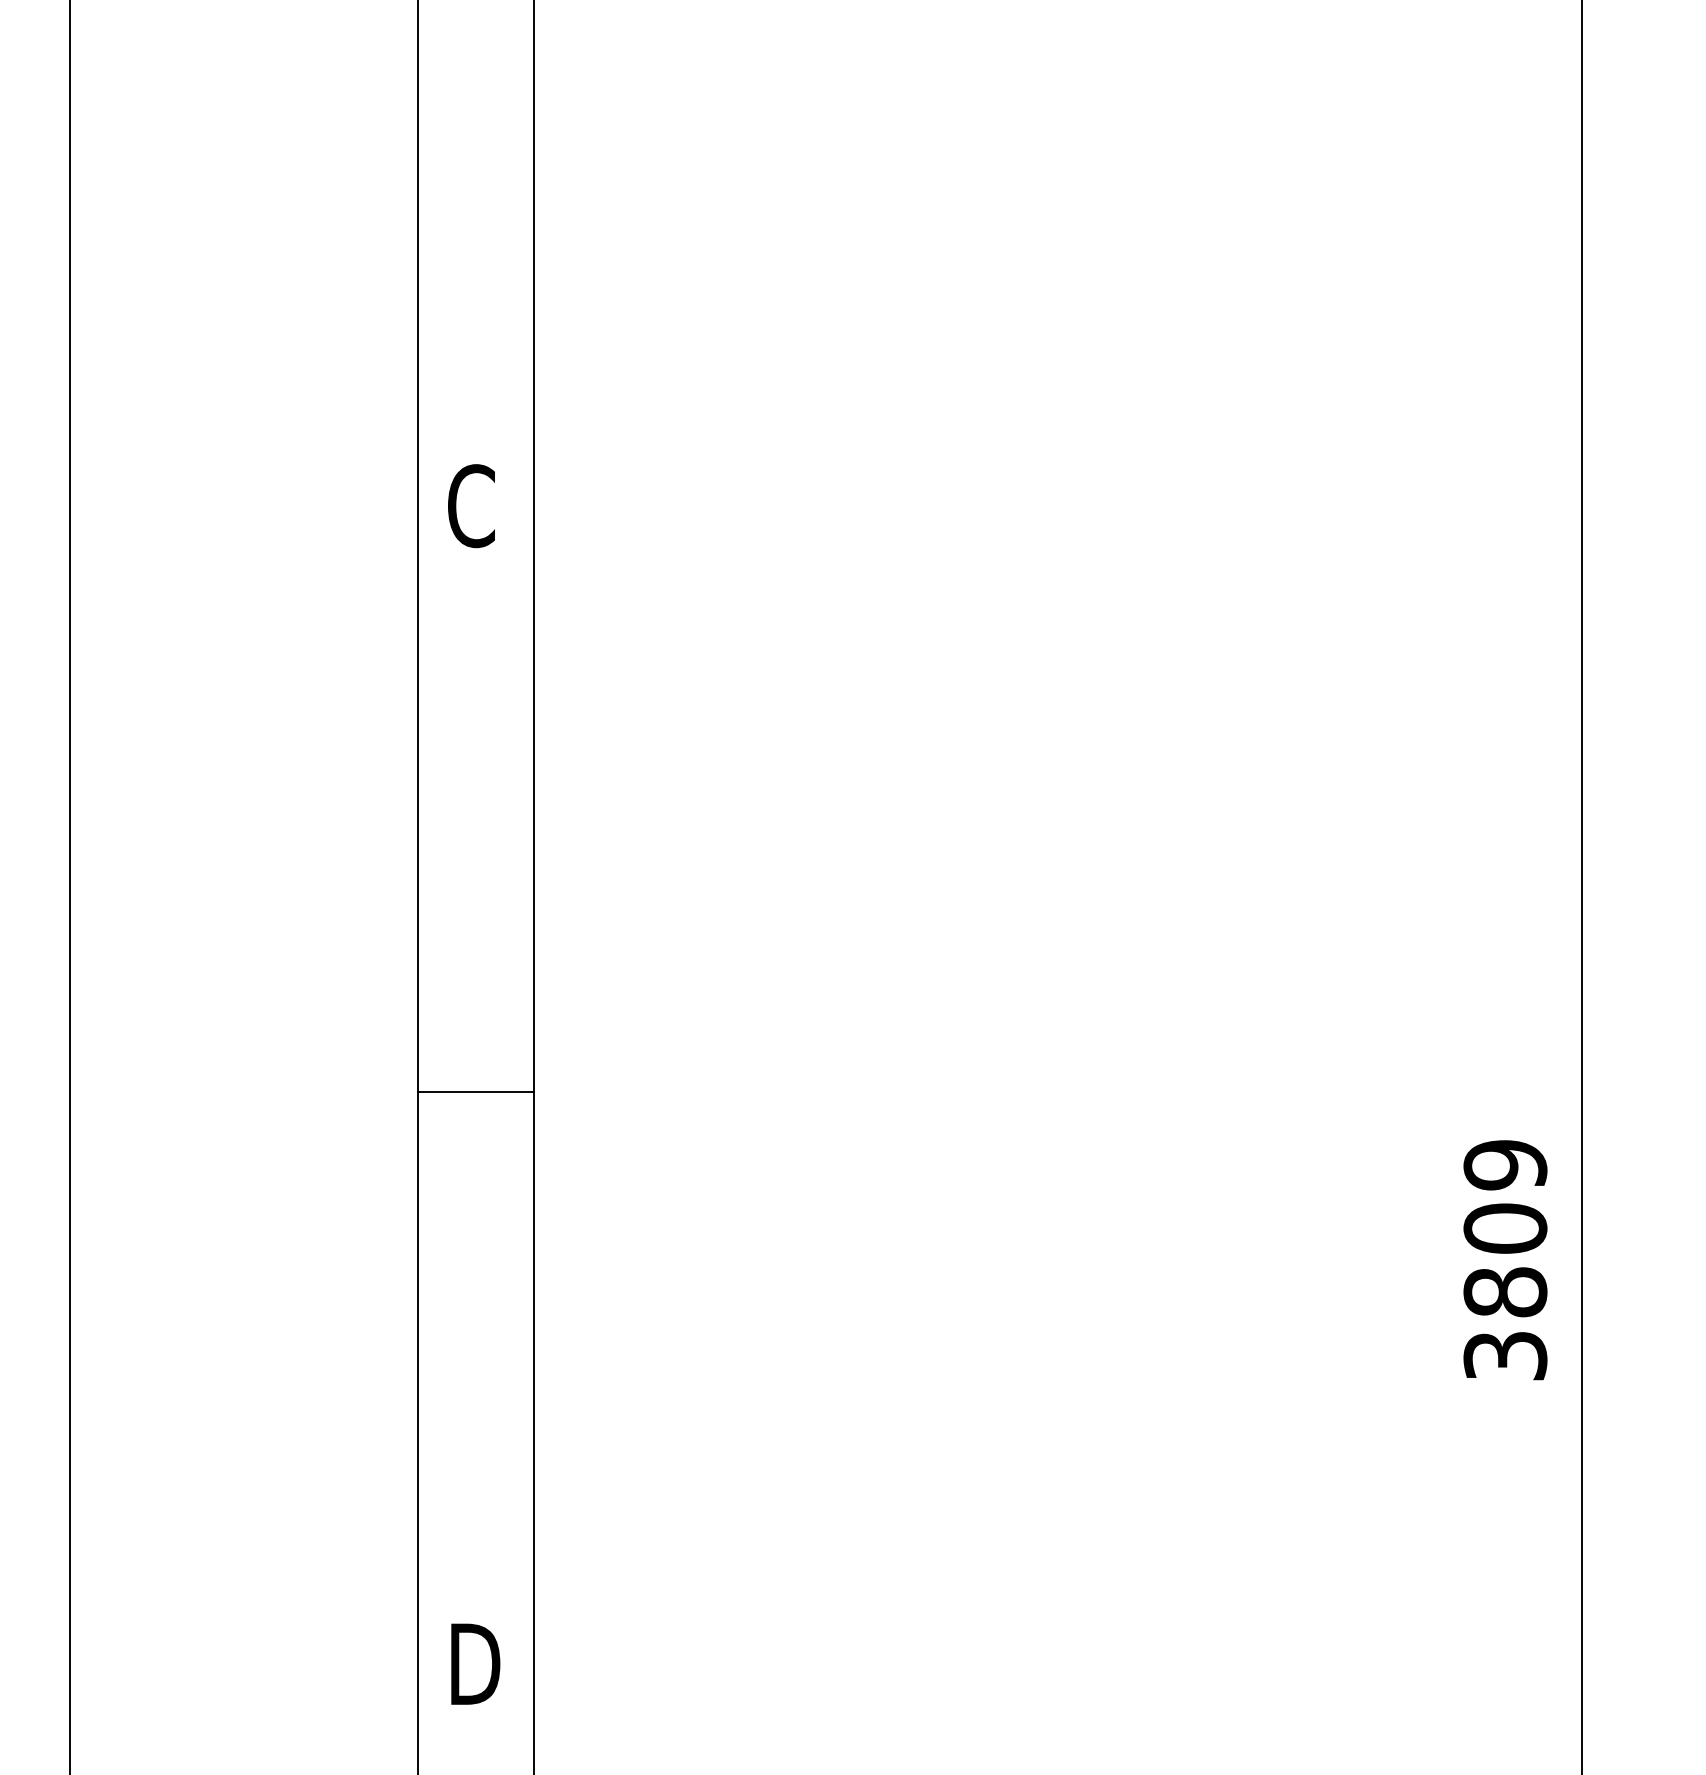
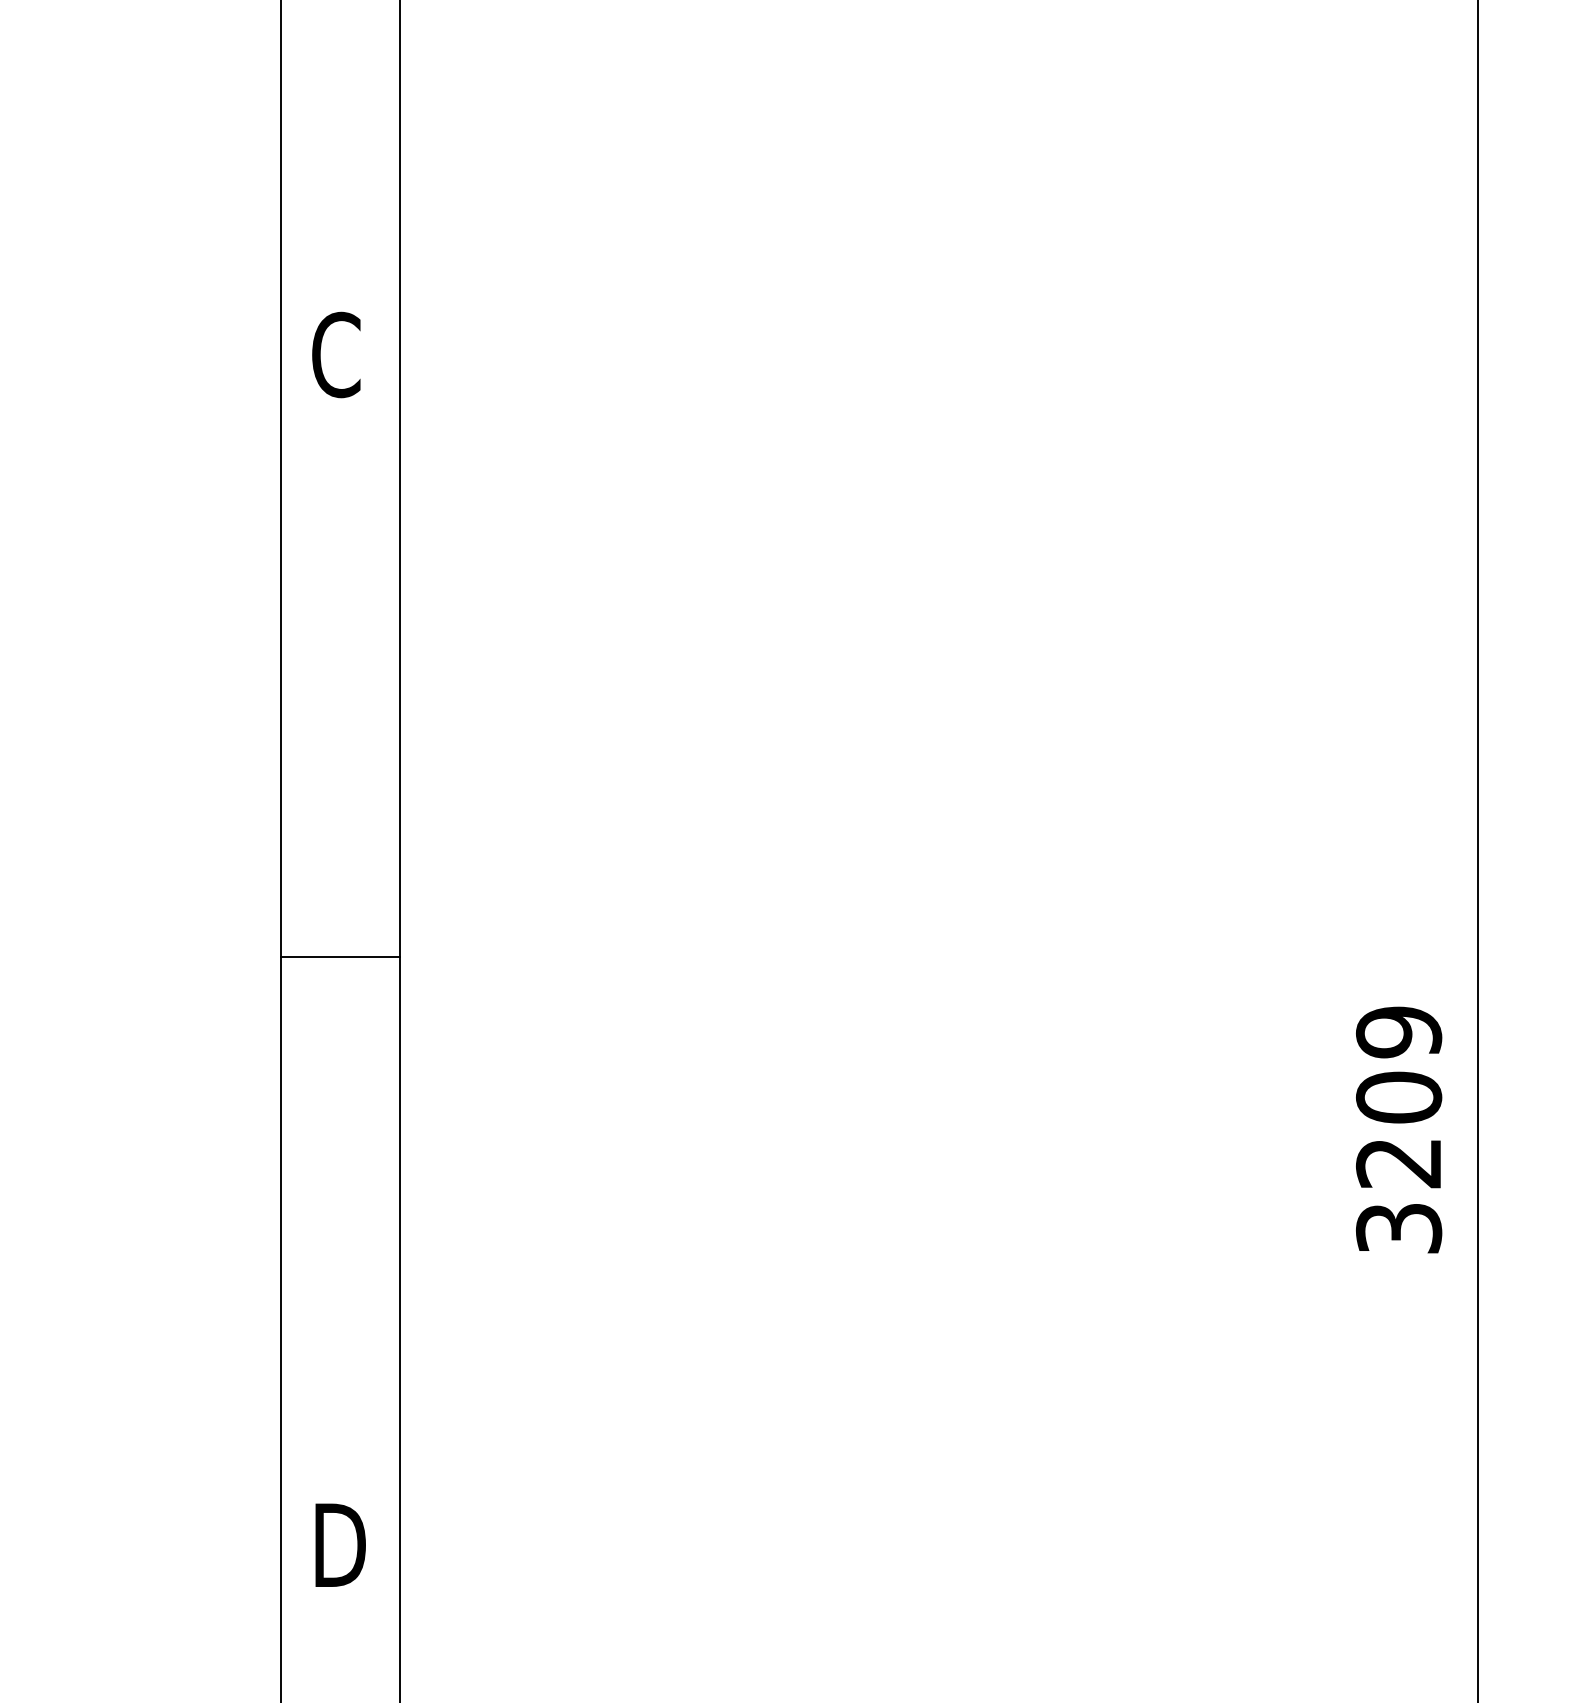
text: (1505, 1292) -> (1399, 1163), 3809 -> 3209

